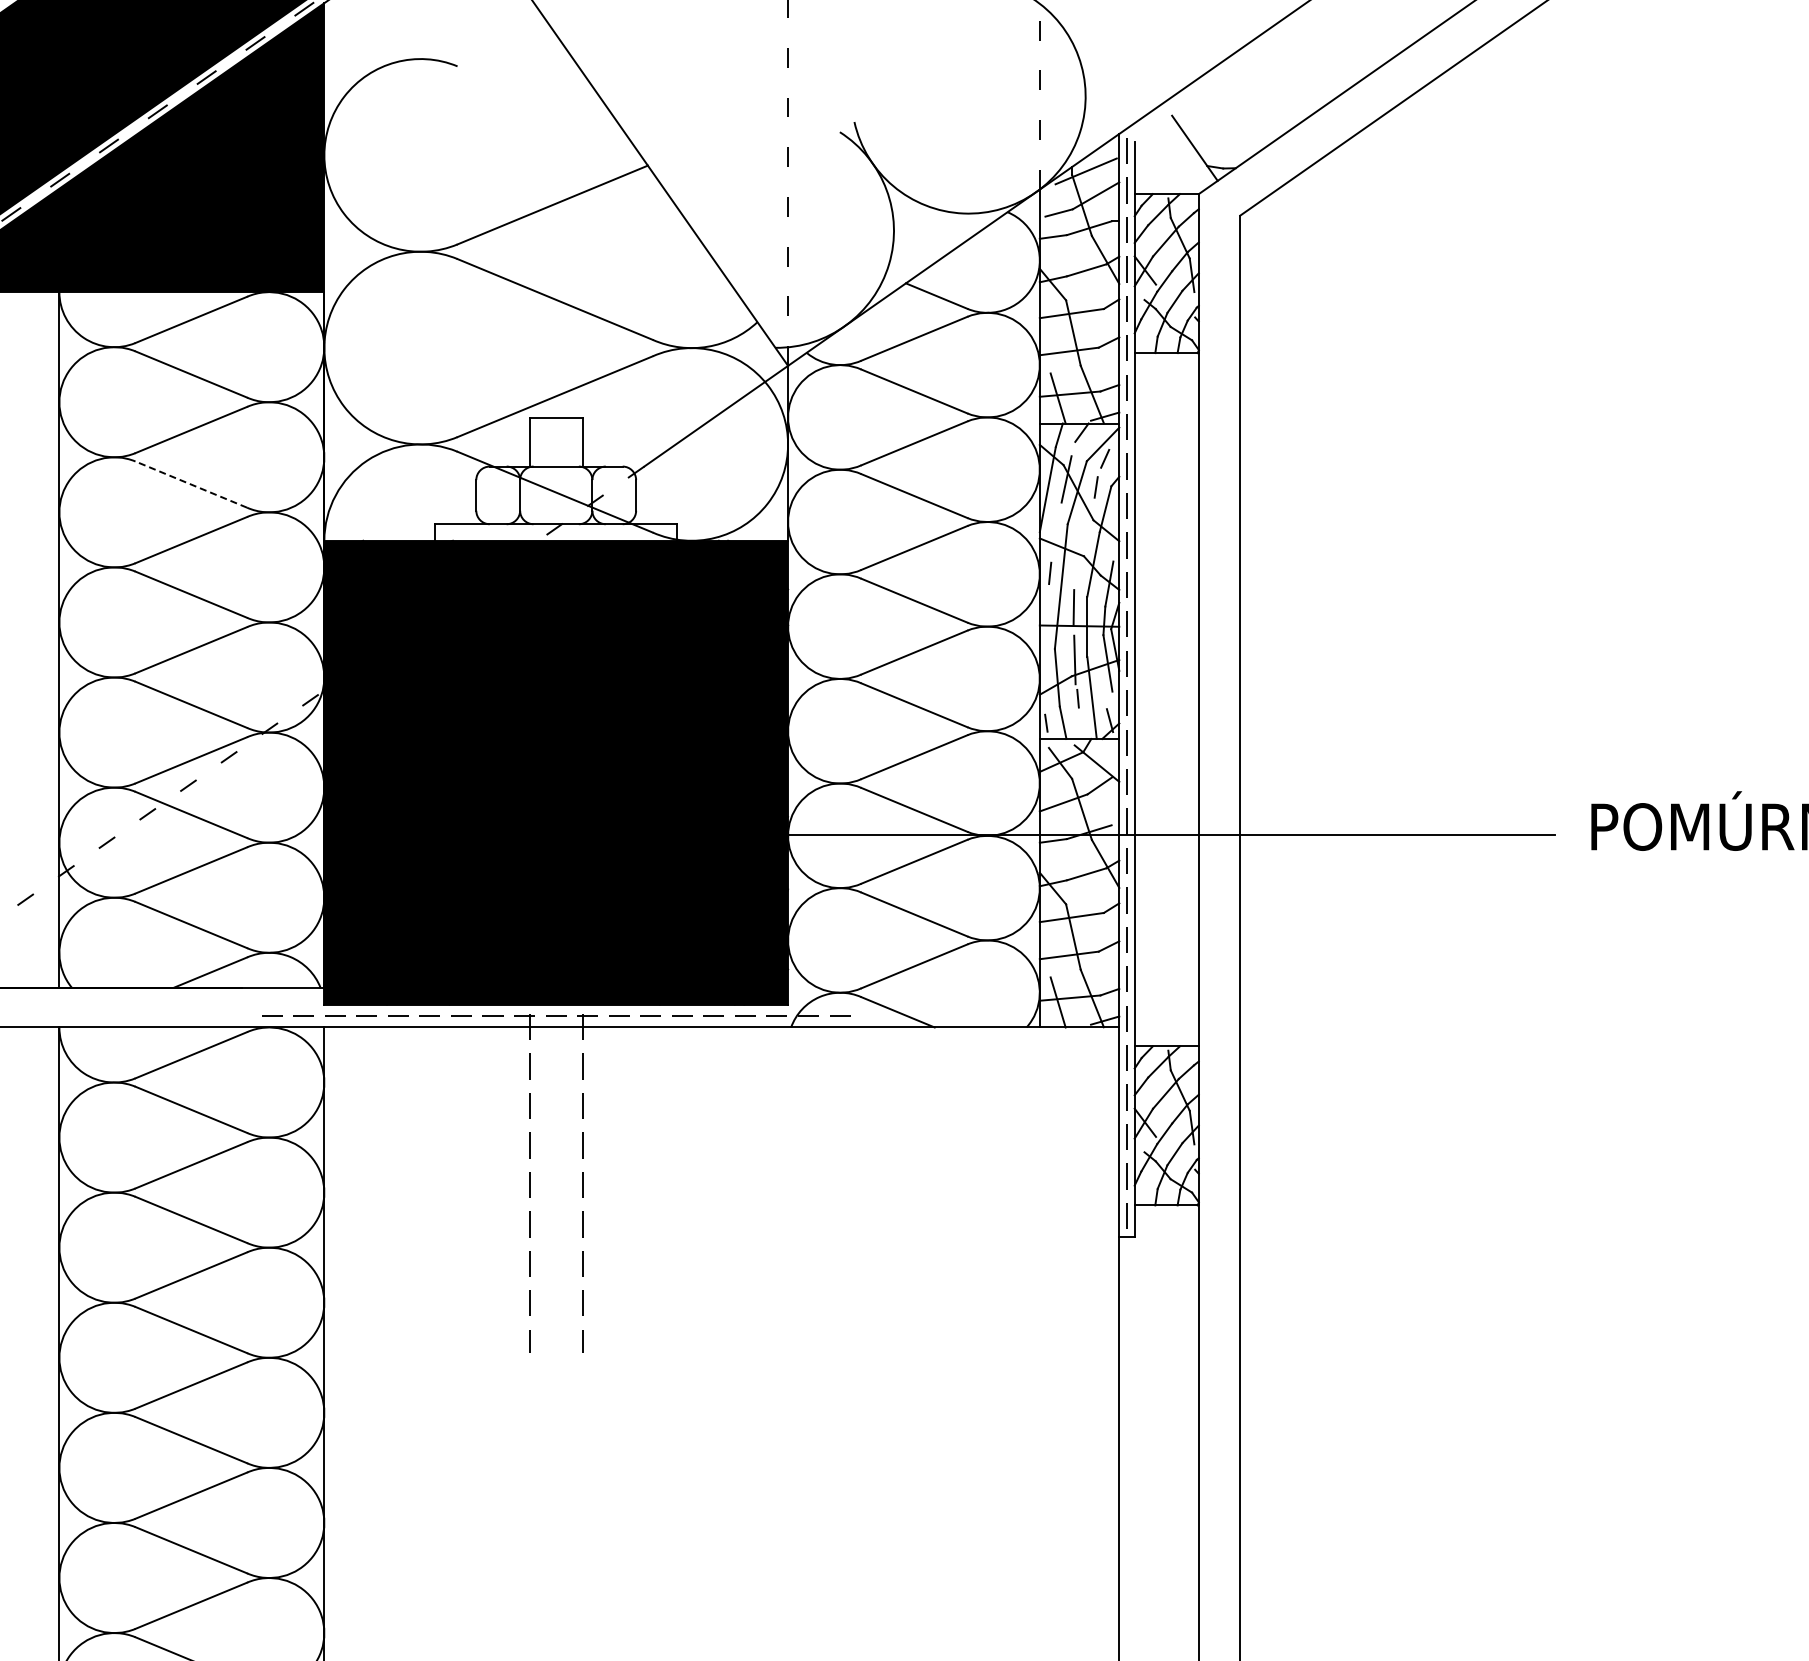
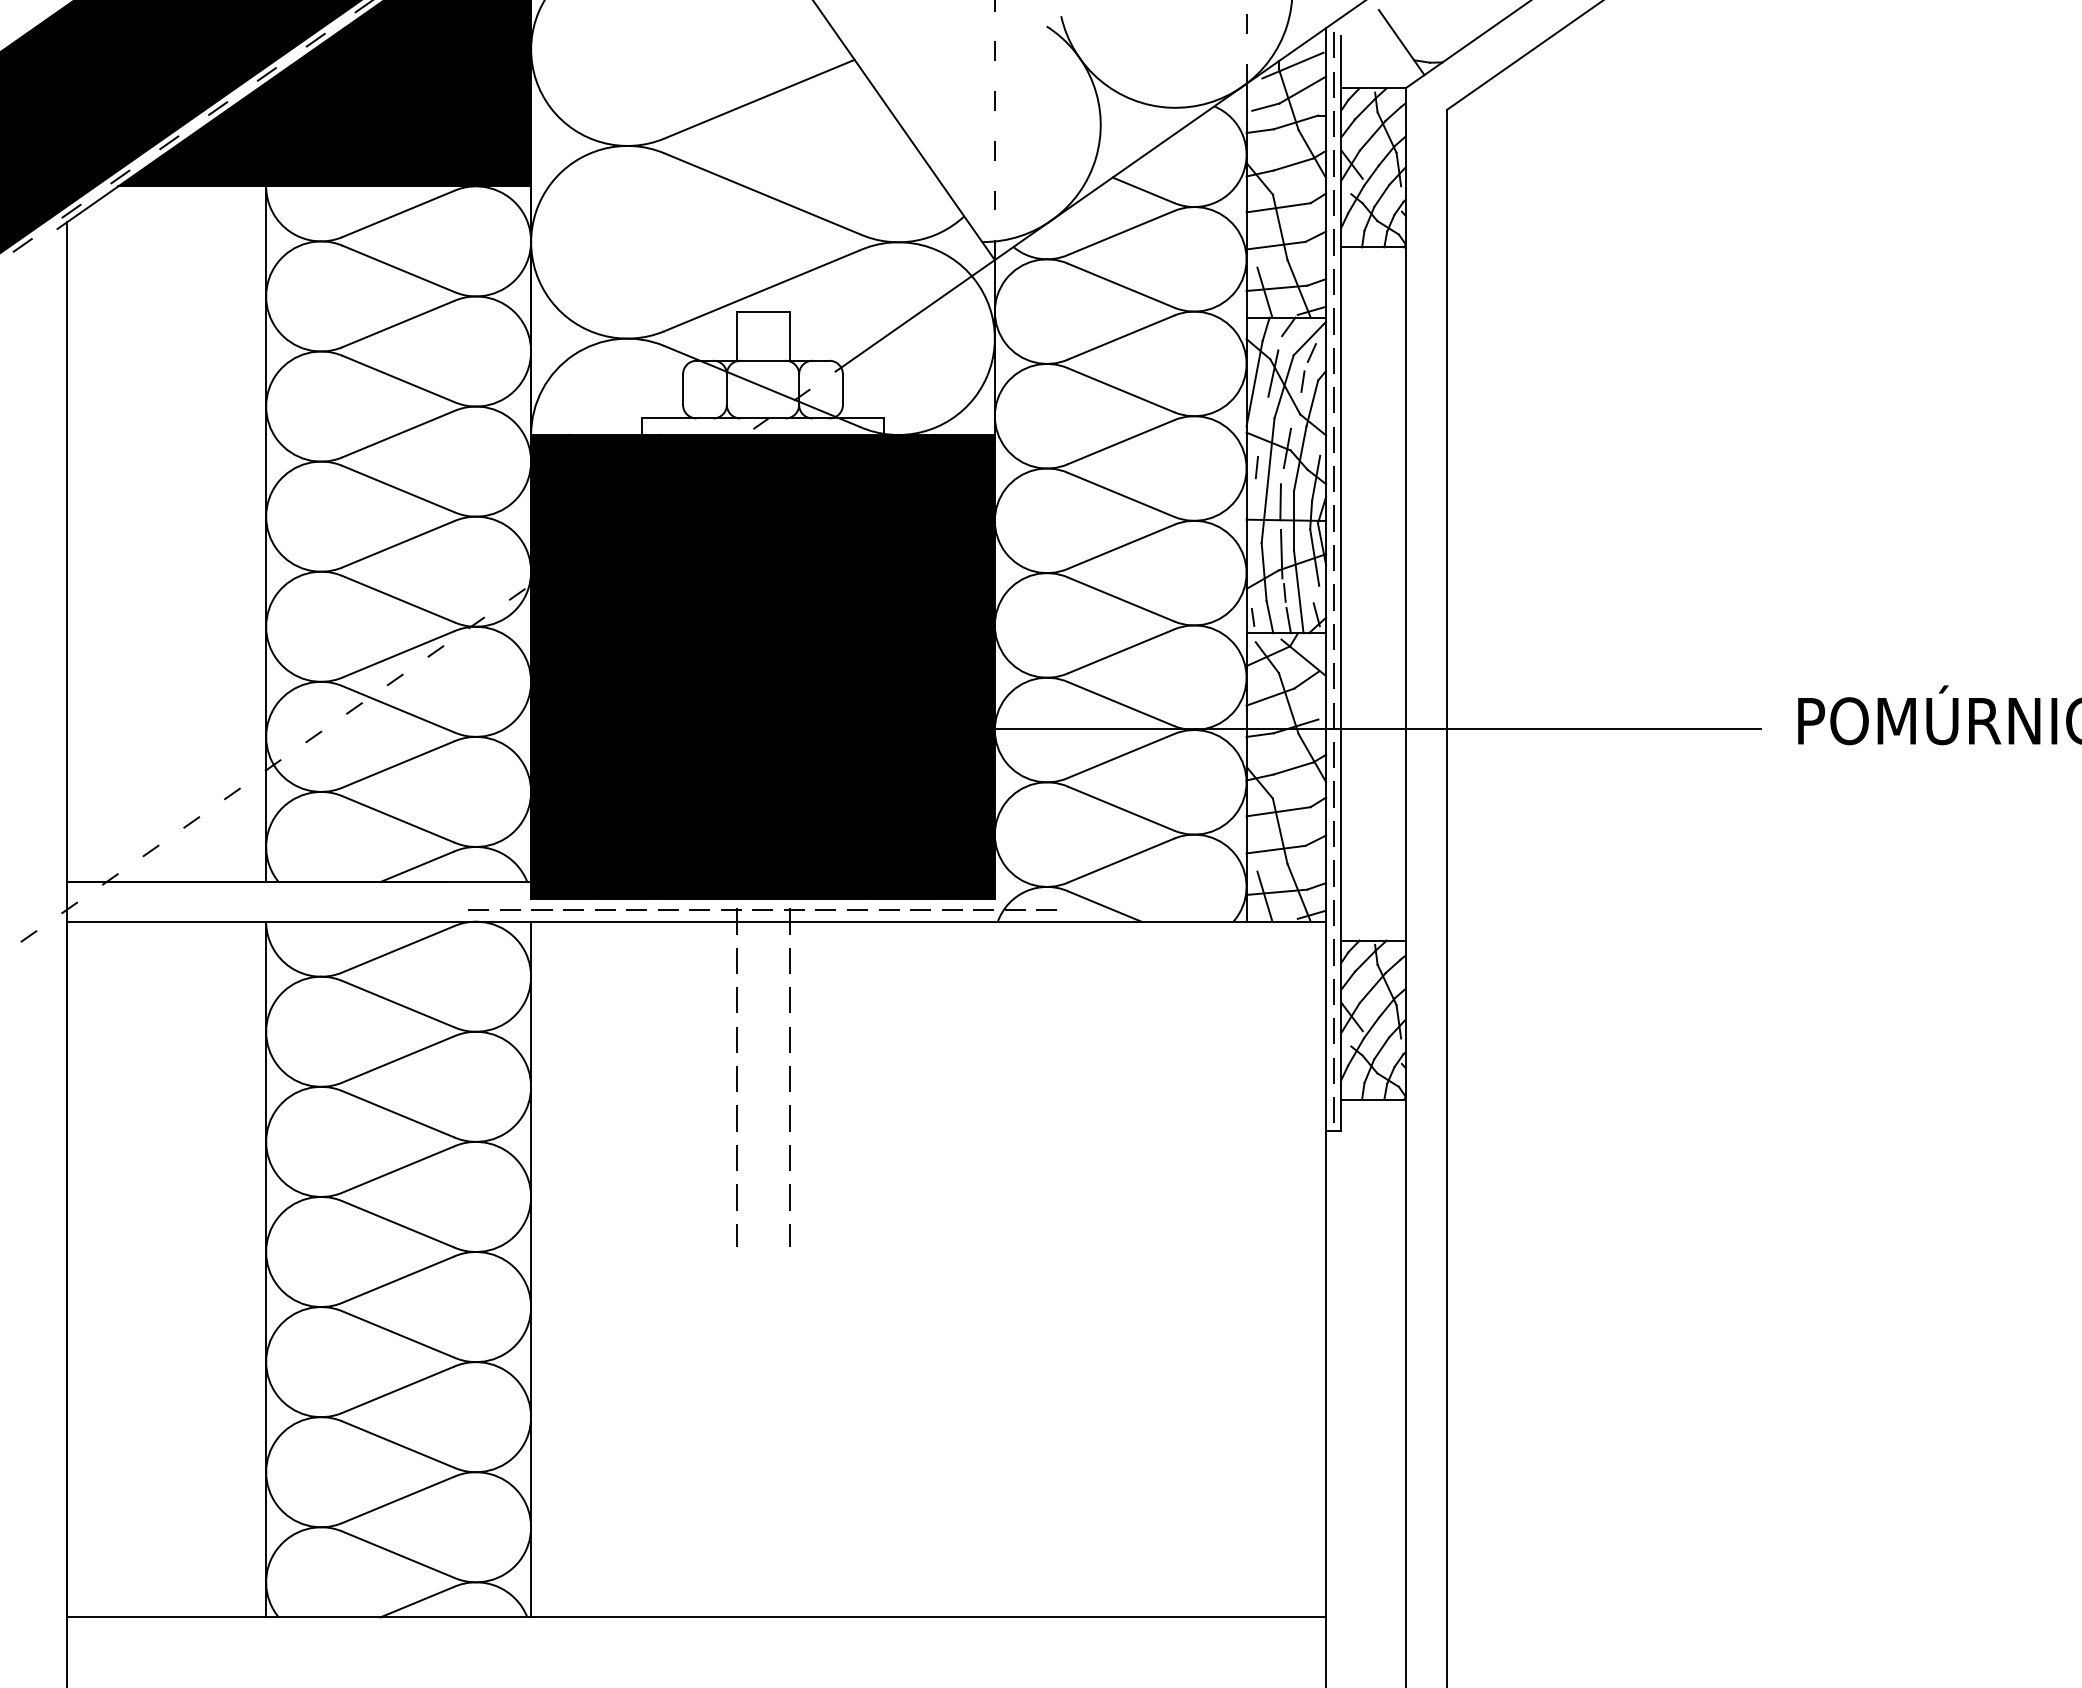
line: (190, 484) -> (397, 378), dashed -> solid
line: (1079, 554) -> (1286, 448), added
line: (1081, 726) -> (1288, 620), added

